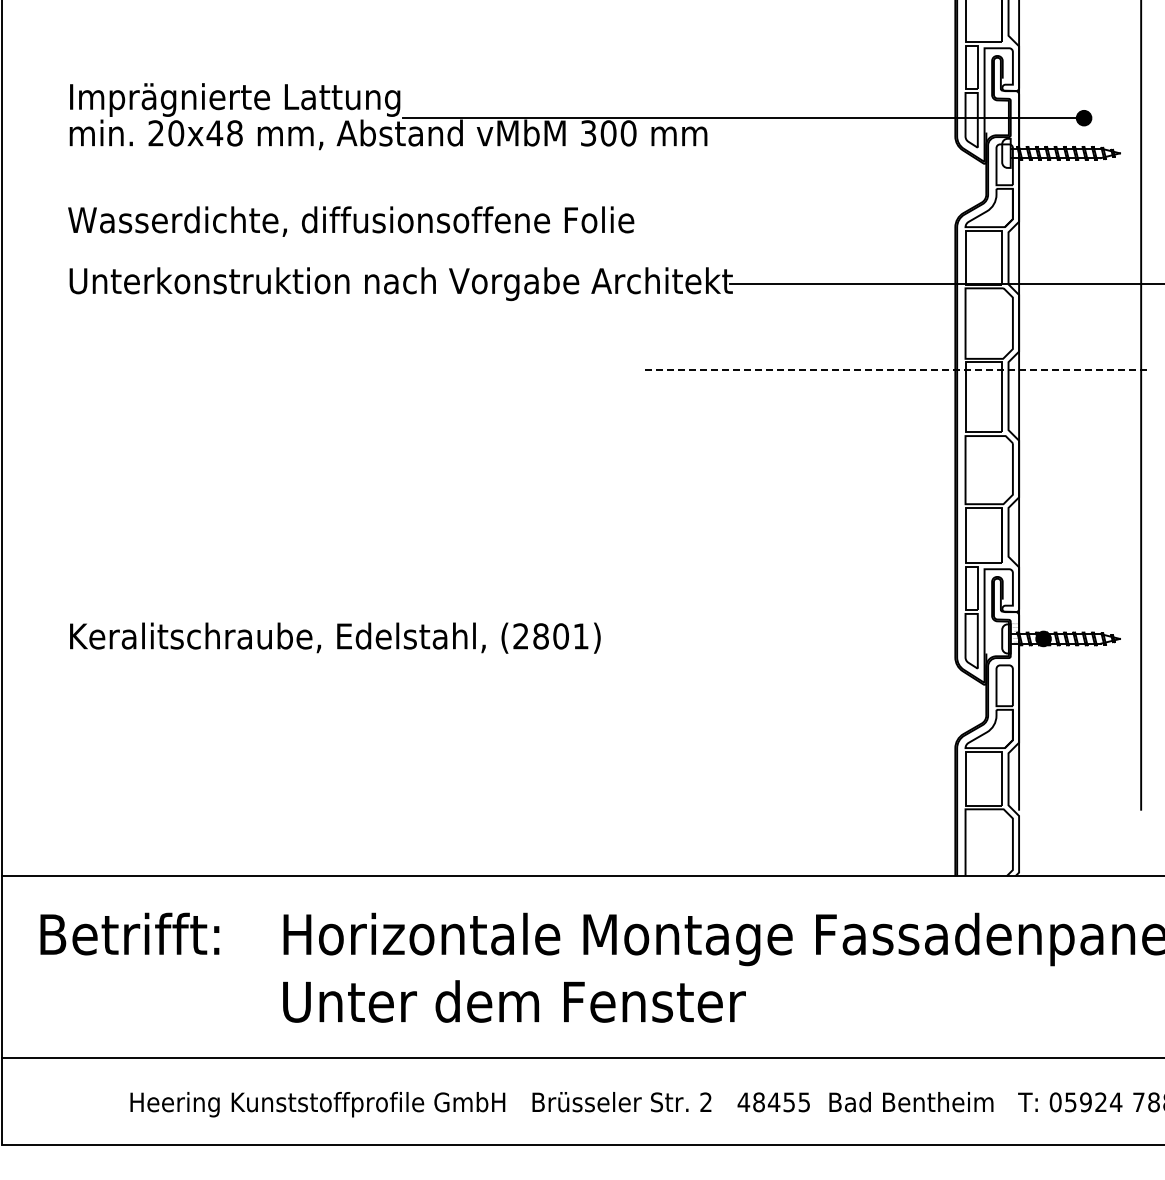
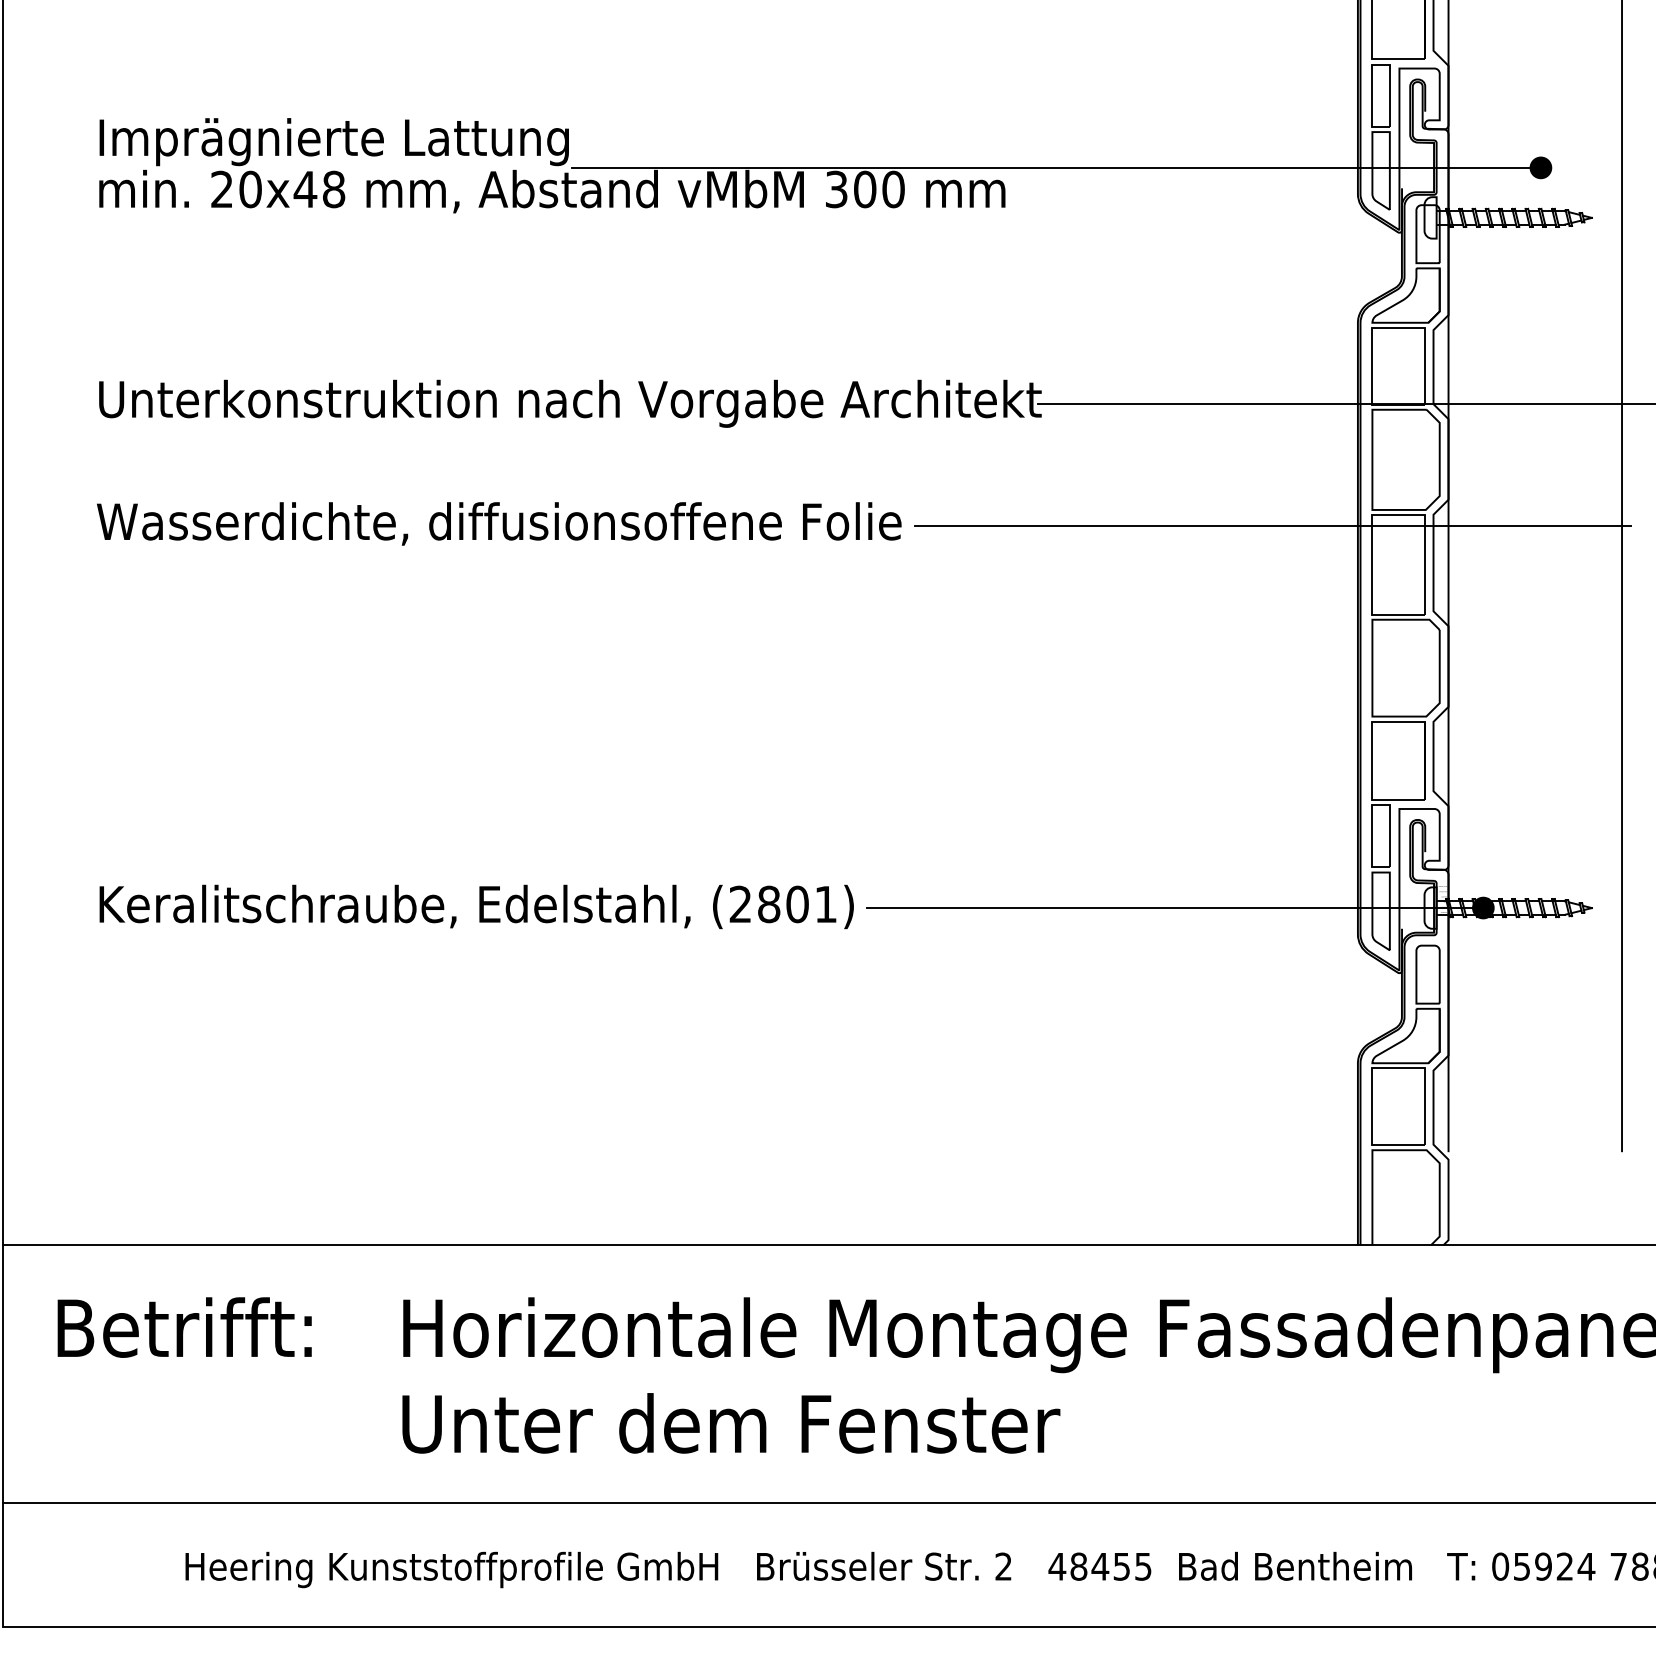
text: (351, 221) -> (499, 523), moved
line: (895, 370) -> (1272, 526), dashed -> solid
line: (826, 638) -> (1174, 907), added

